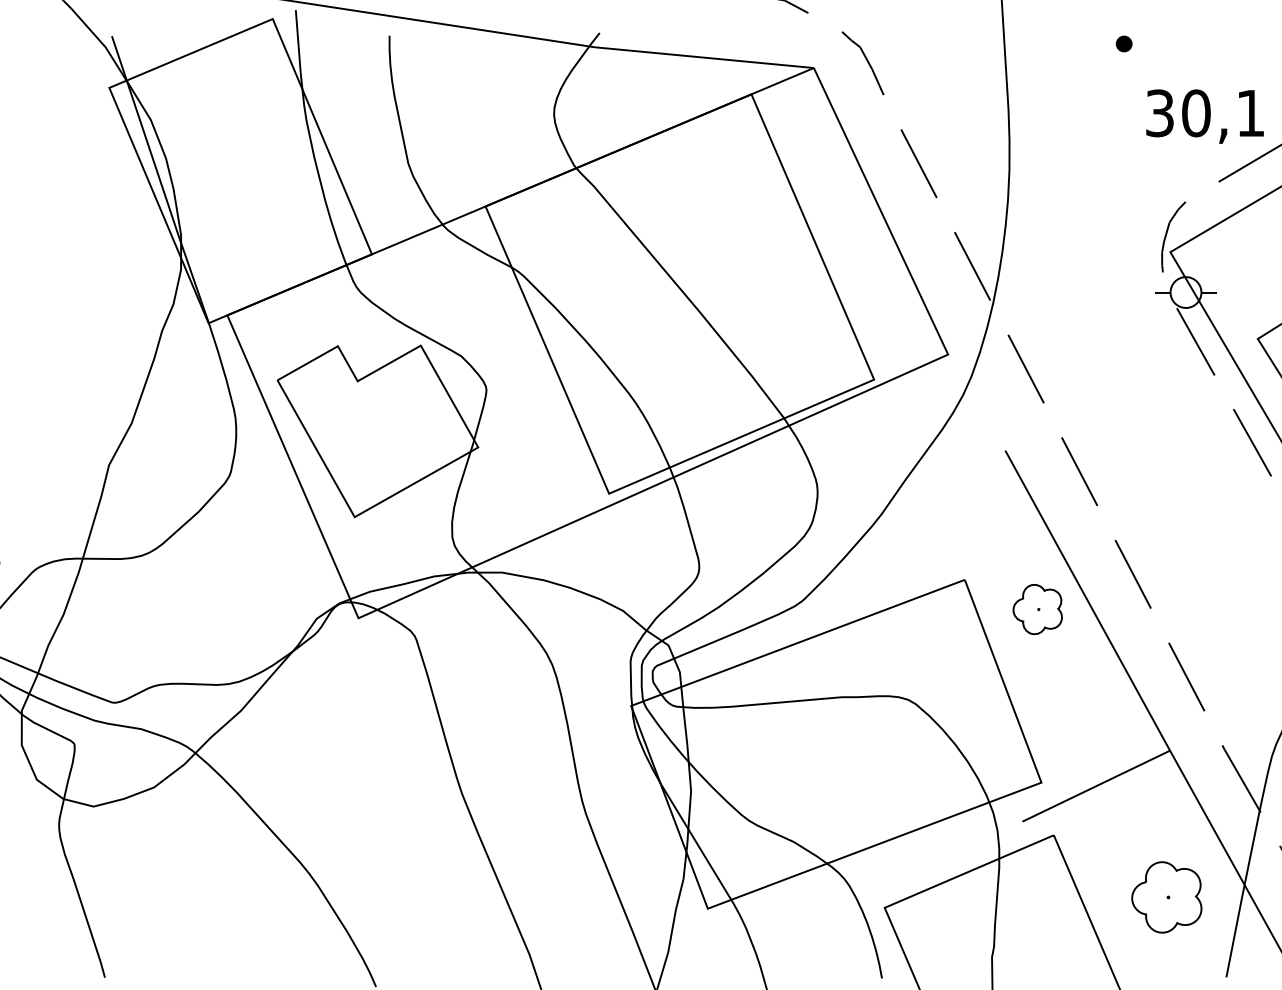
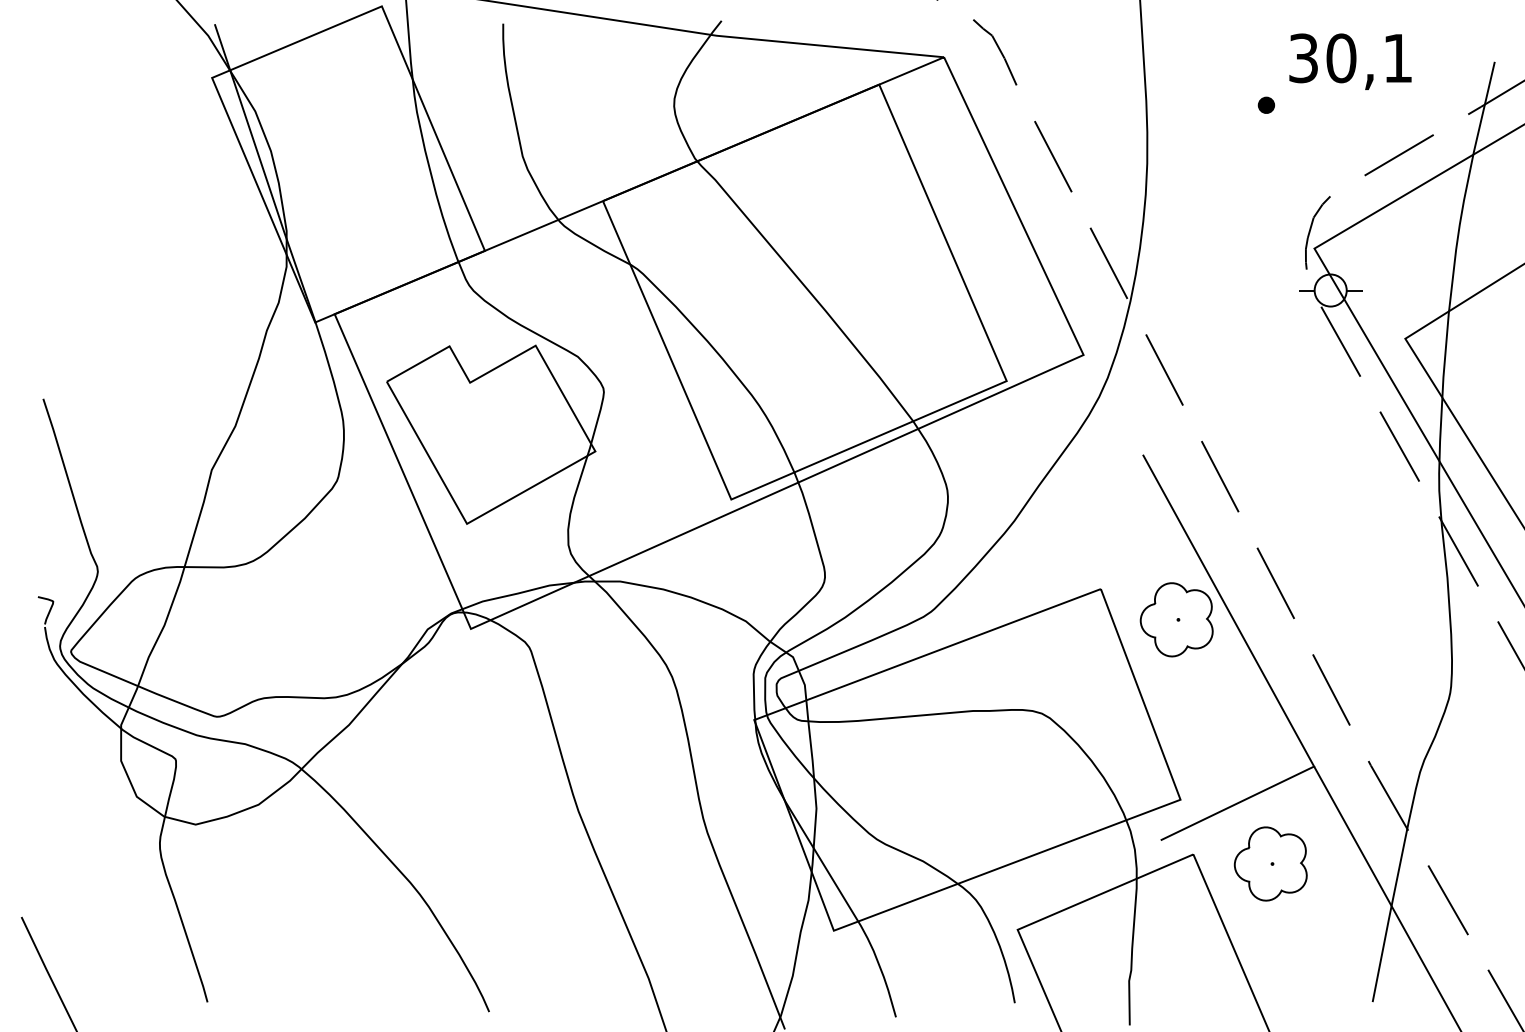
part: (1124, 43) -> (1266, 104), moved
text: (1205, 116) -> (1350, 61), moved
part: (1037, 609) -> (1176, 619), size x1.43
part: (1166, 896) -> (1270, 863), moved

